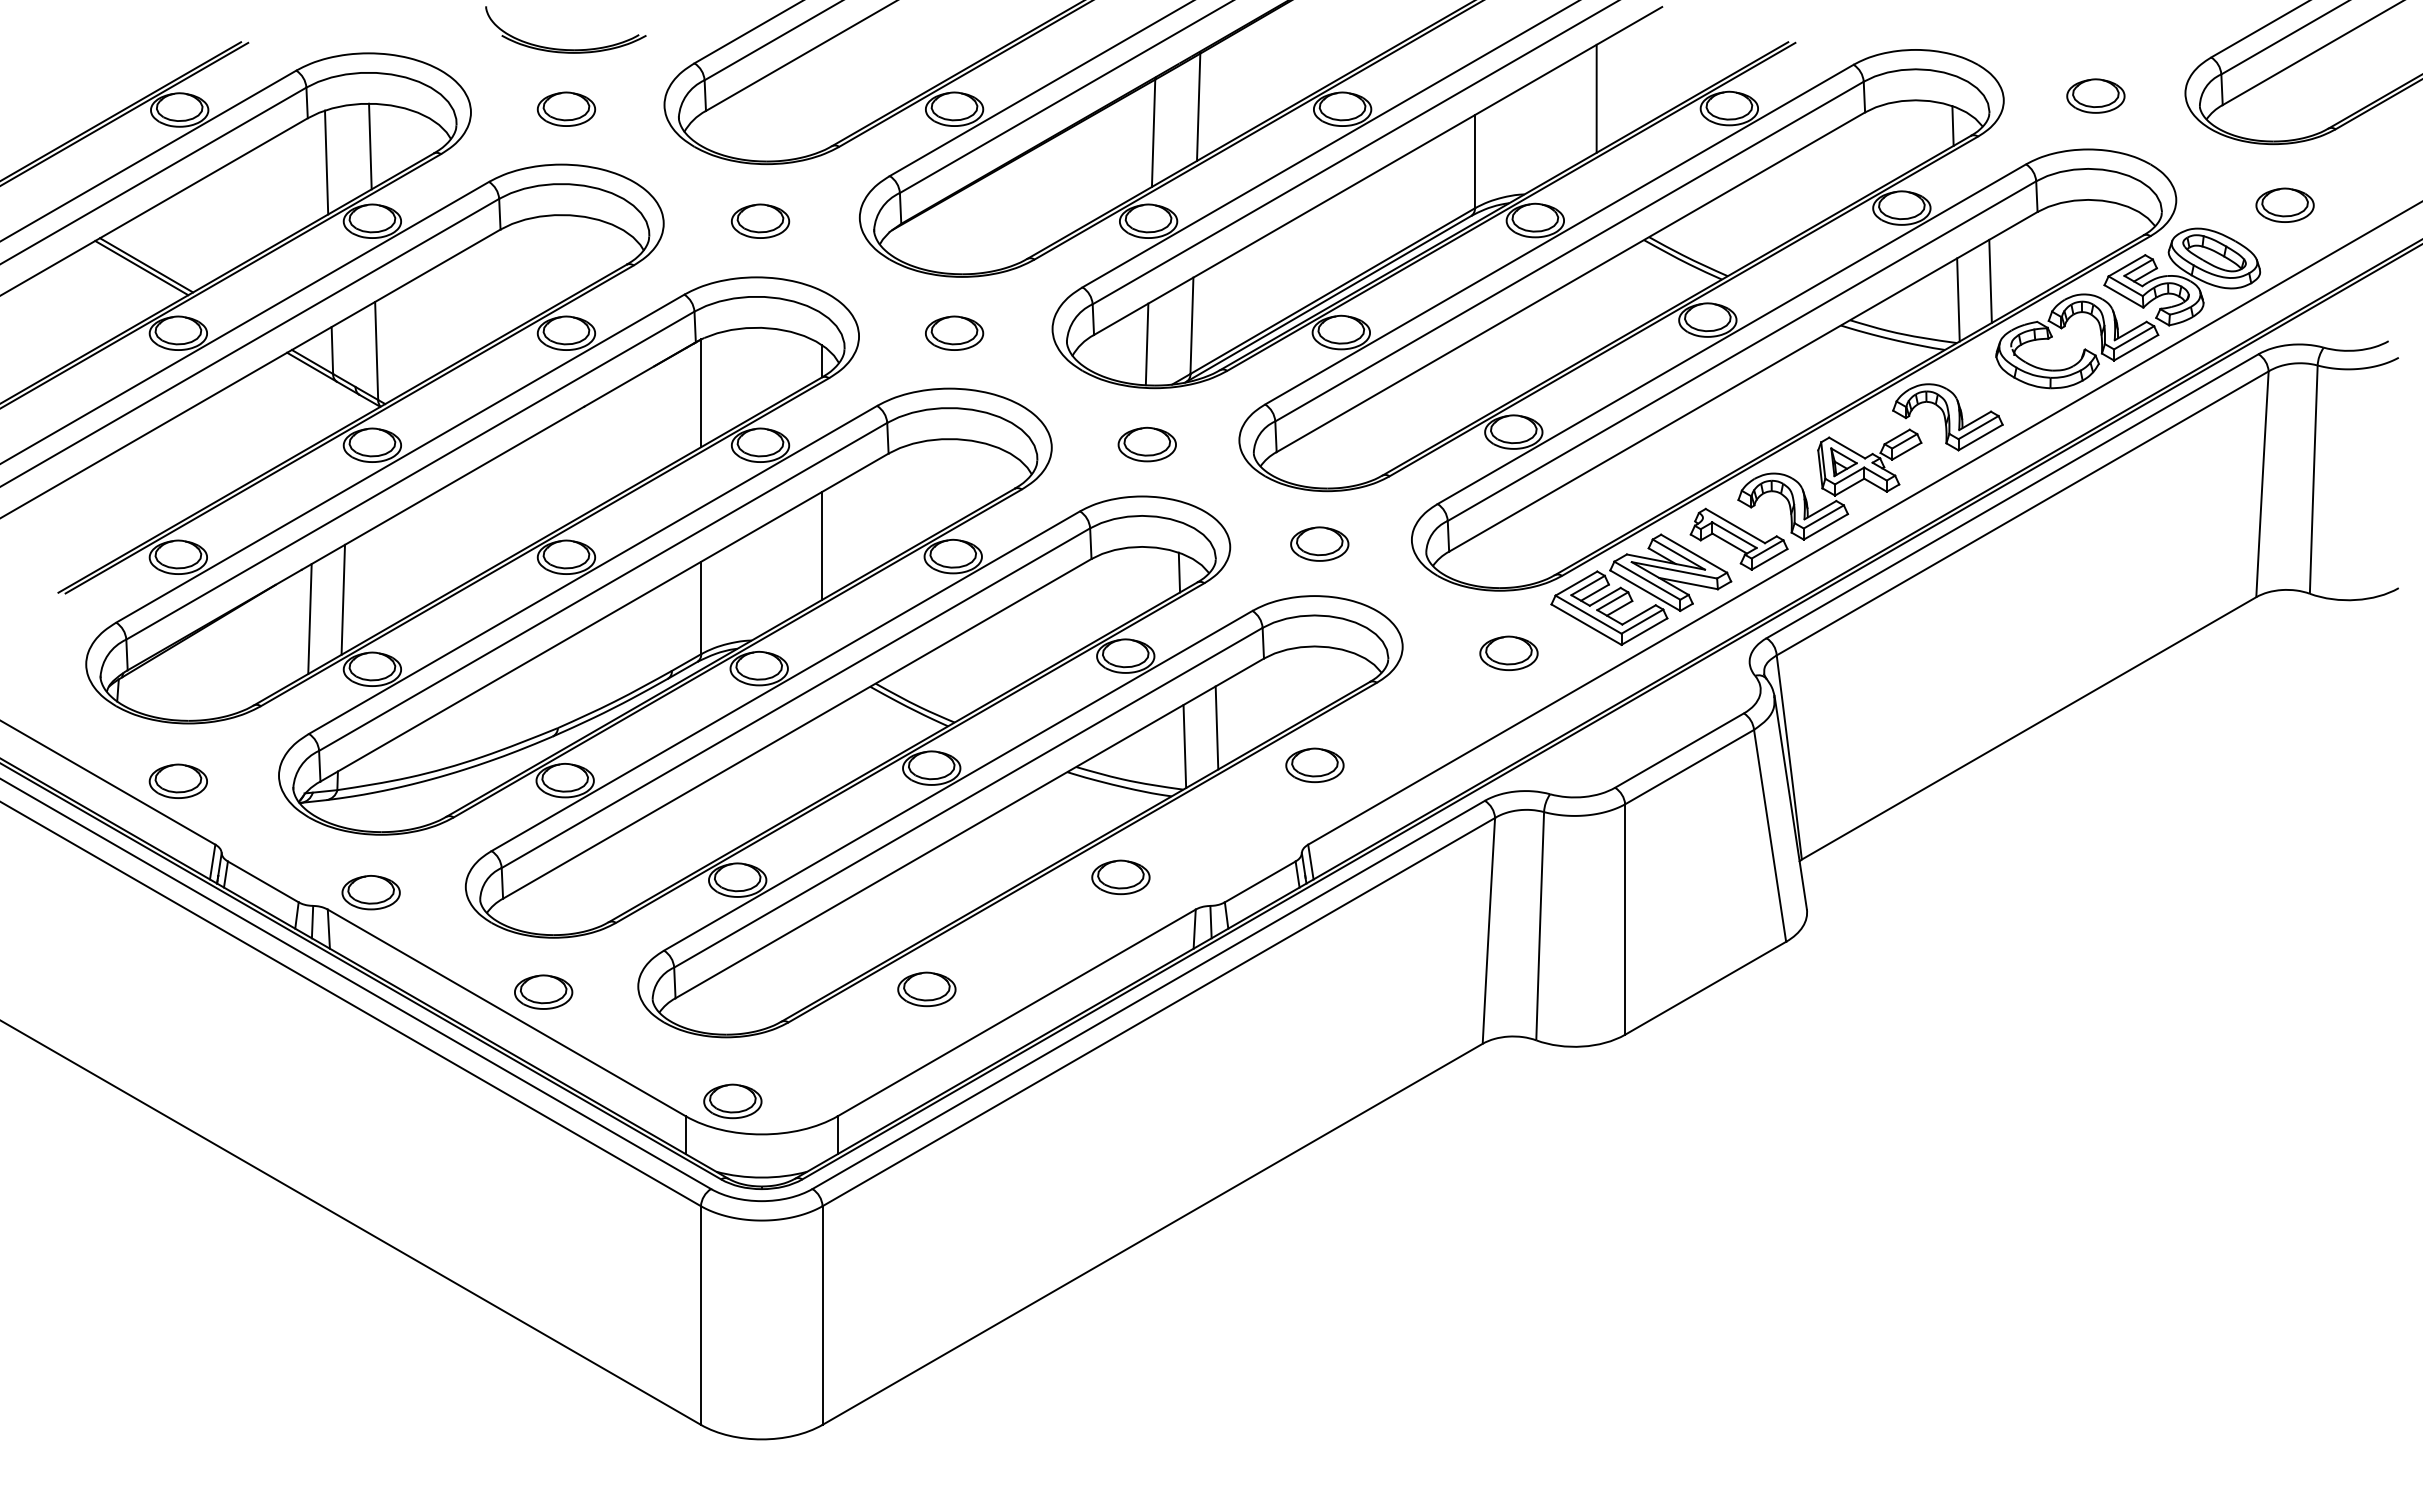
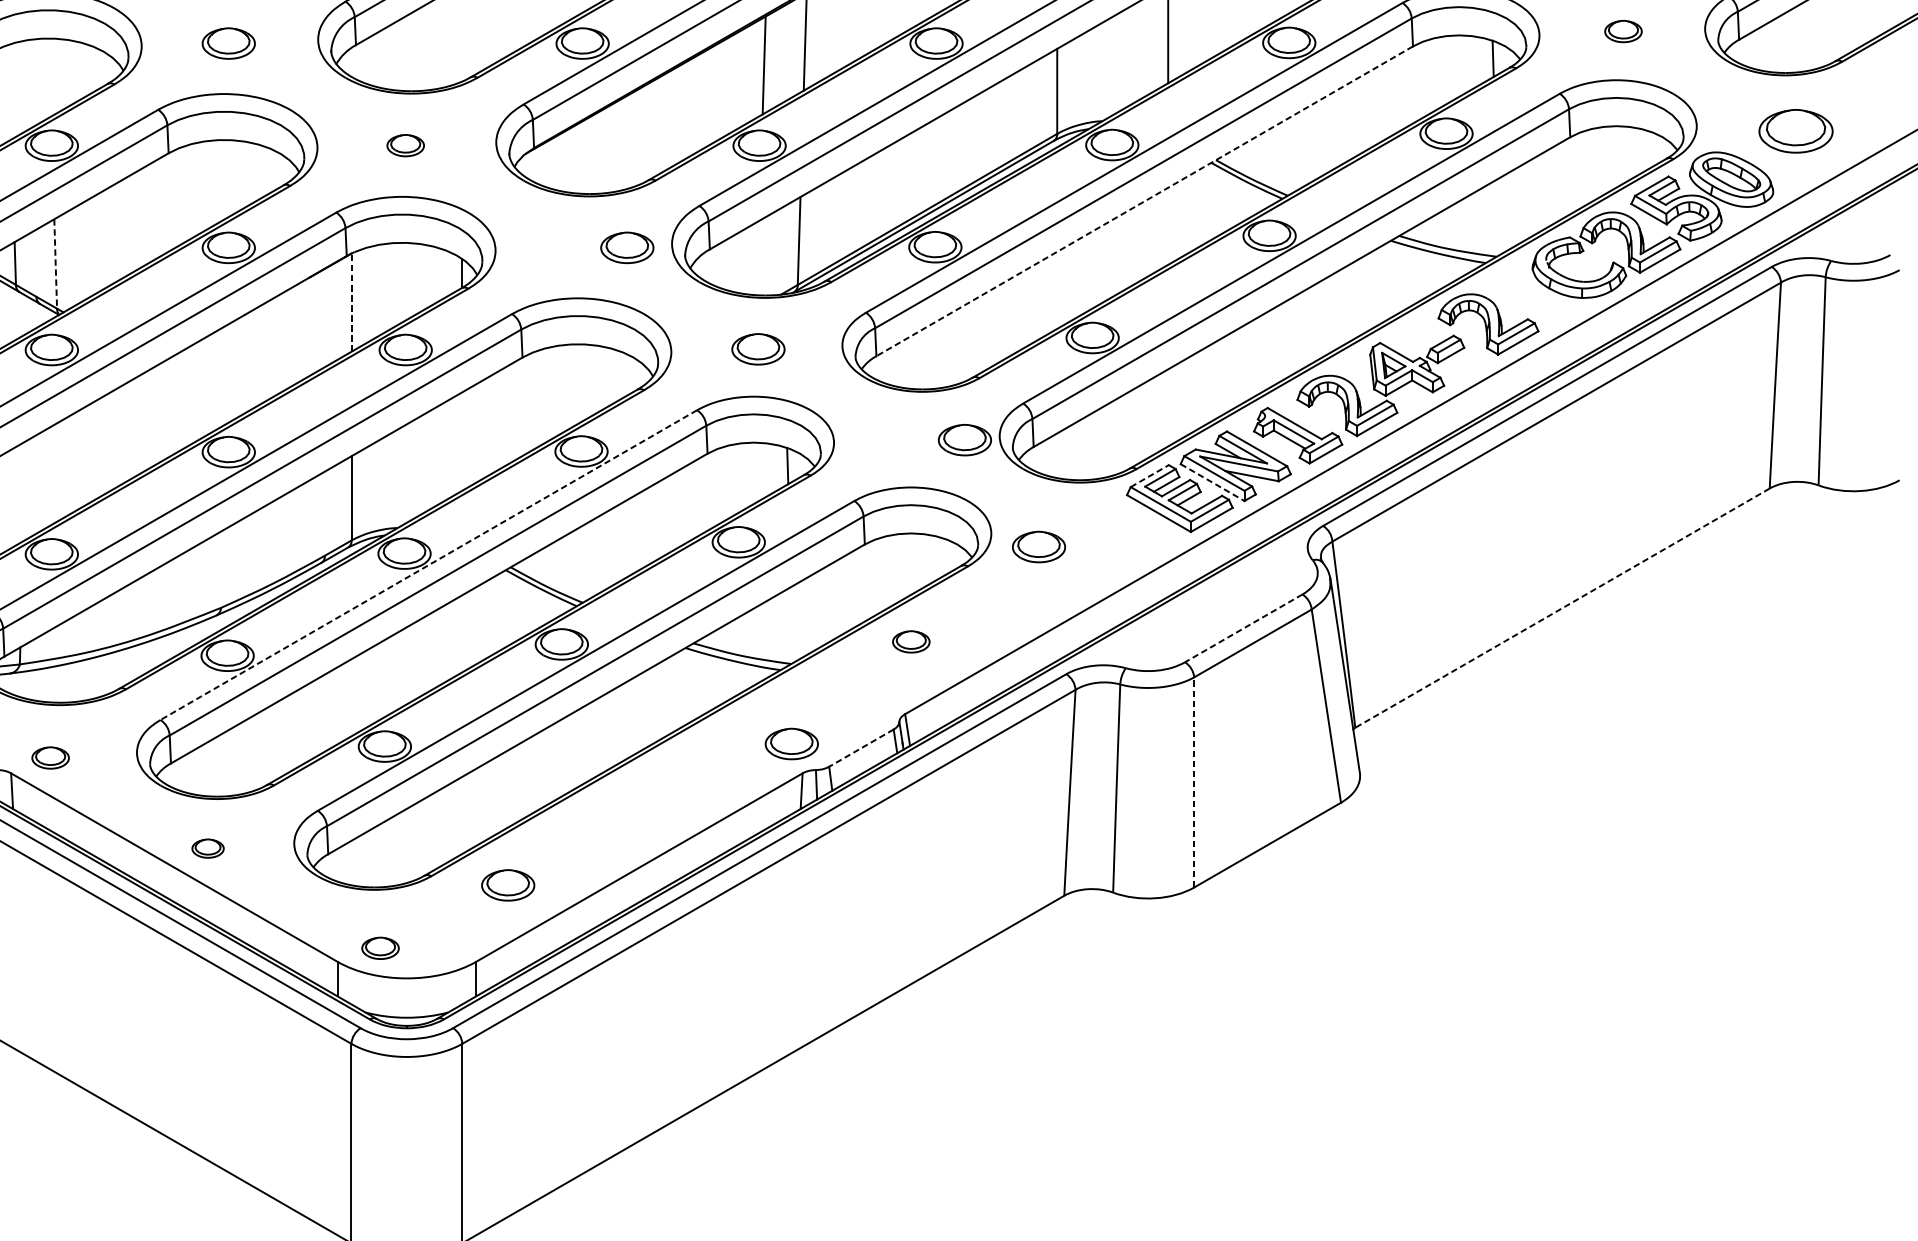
part: (2095, 95) -> (1623, 31), size x0.7
line: (370, 146) -> (50, 77), removed
line: (326, 162) -> (9, 92), removed
part: (2284, 204) -> (1795, 130), size x1.4
part: (760, 220) -> (405, 144), size x0.7
line: (1990, 280) -> (1527, 199), removed
line: (1570, 282) -> (1144, 201), solid -> dashed
line: (1958, 299) -> (1498, 217), removed
part: (954, 332) -> (627, 247), moved
line: (1146, 344) -> (757, 258), removed
line: (376, 351) -> (55, 264), solid -> dashed
line: (701, 393) -> (351, 302), solid -> dashed
part: (1319, 543) -> (964, 439), moved
line: (822, 545) -> (462, 441), removed
line: (1576, 583) -> (1149, 476), solid -> dashed
line: (1645, 590) -> (1212, 482), solid -> dashed
line: (343, 599) -> (25, 490), removed
part: (1508, 652) -> (1038, 546), moved
line: (785, 681) -> (428, 565), solid -> dashed
line: (1216, 727) -> (821, 607), removed
line: (2028, 728) -> (1562, 608), solid -> dashed
line: (1184, 746) -> (792, 624), removed
line: (1679, 750) -> (1243, 628), solid -> dashed
part: (1314, 765) -> (910, 641), size x0.7
part: (1120, 877) -> (791, 744), moved
line: (1260, 881) -> (861, 747), solid -> dashed
part: (370, 892) -> (50, 757), size x0.7
line: (1625, 919) -> (1194, 782), solid -> dashed
part: (926, 989) -> (507, 885), moved
part: (543, 991) -> (207, 848), size x0.6
part: (732, 1101) -> (380, 948), size x0.7

